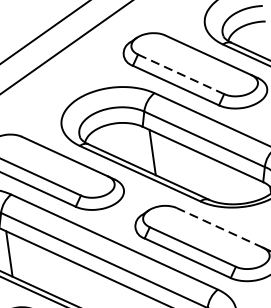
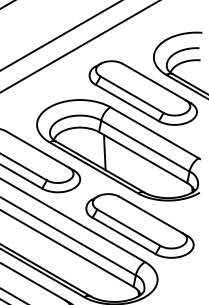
line: (181, 75) -> (132, 95), dashed -> solid
line: (219, 227) -> (150, 214), dashed -> solid

